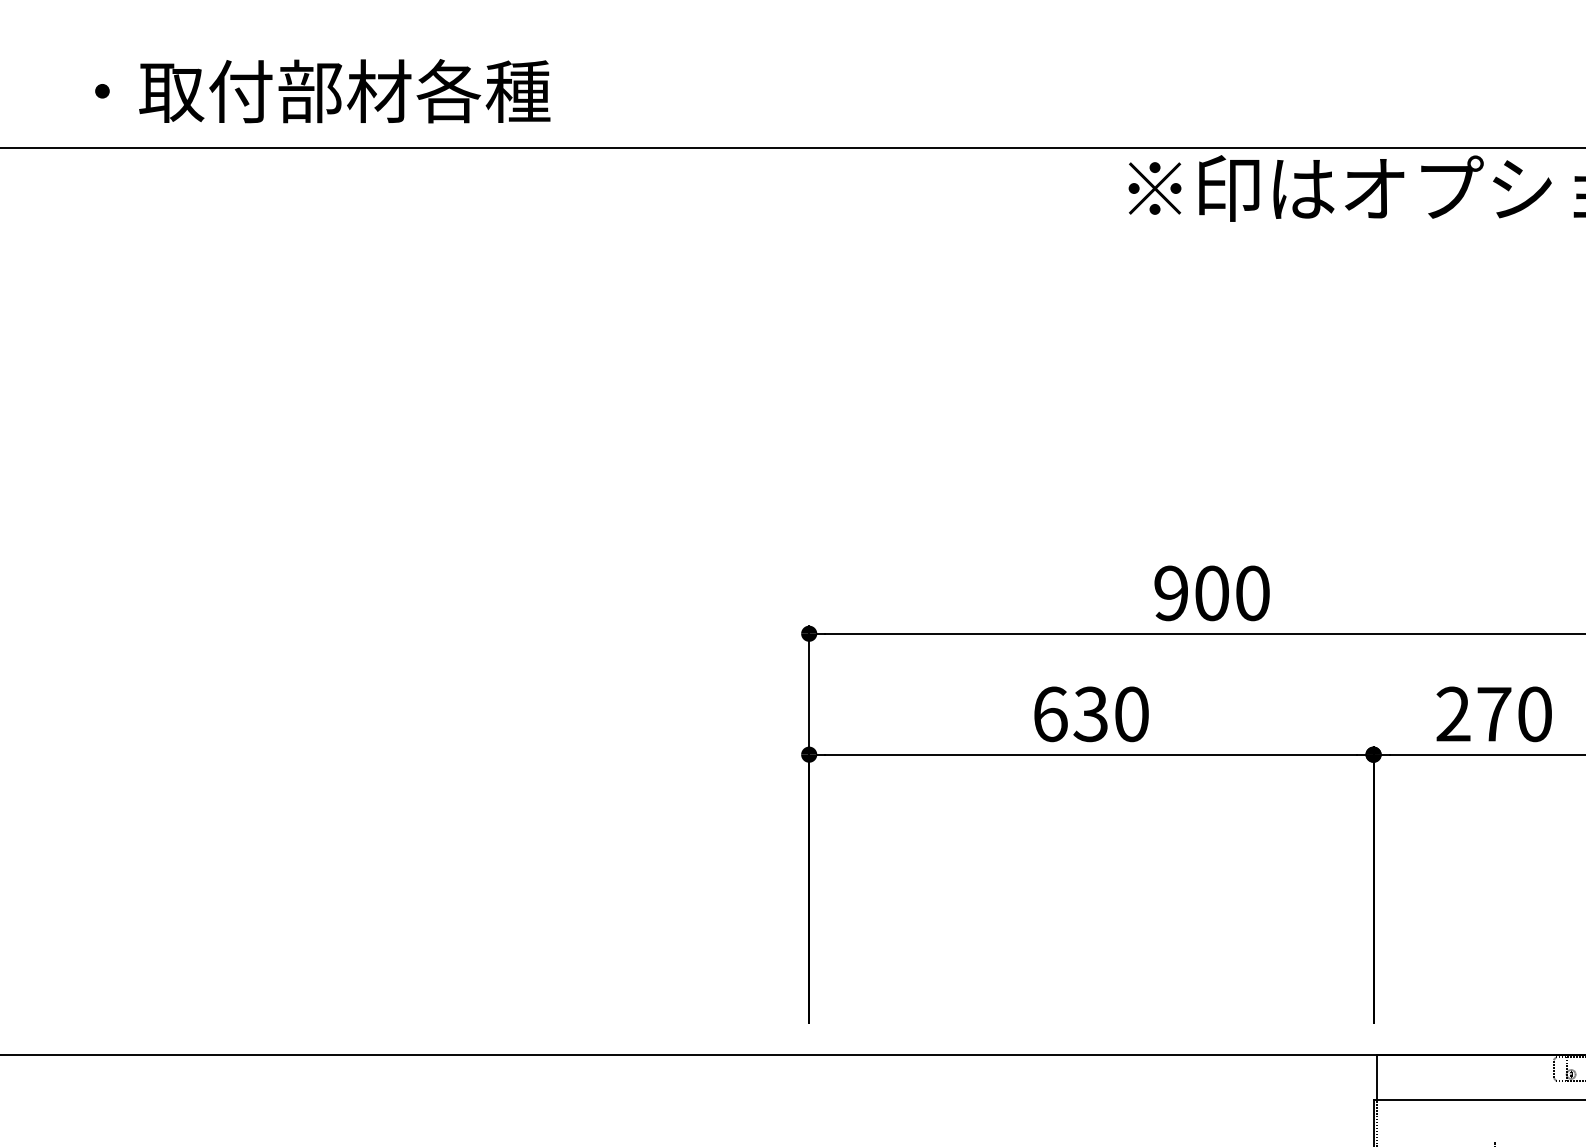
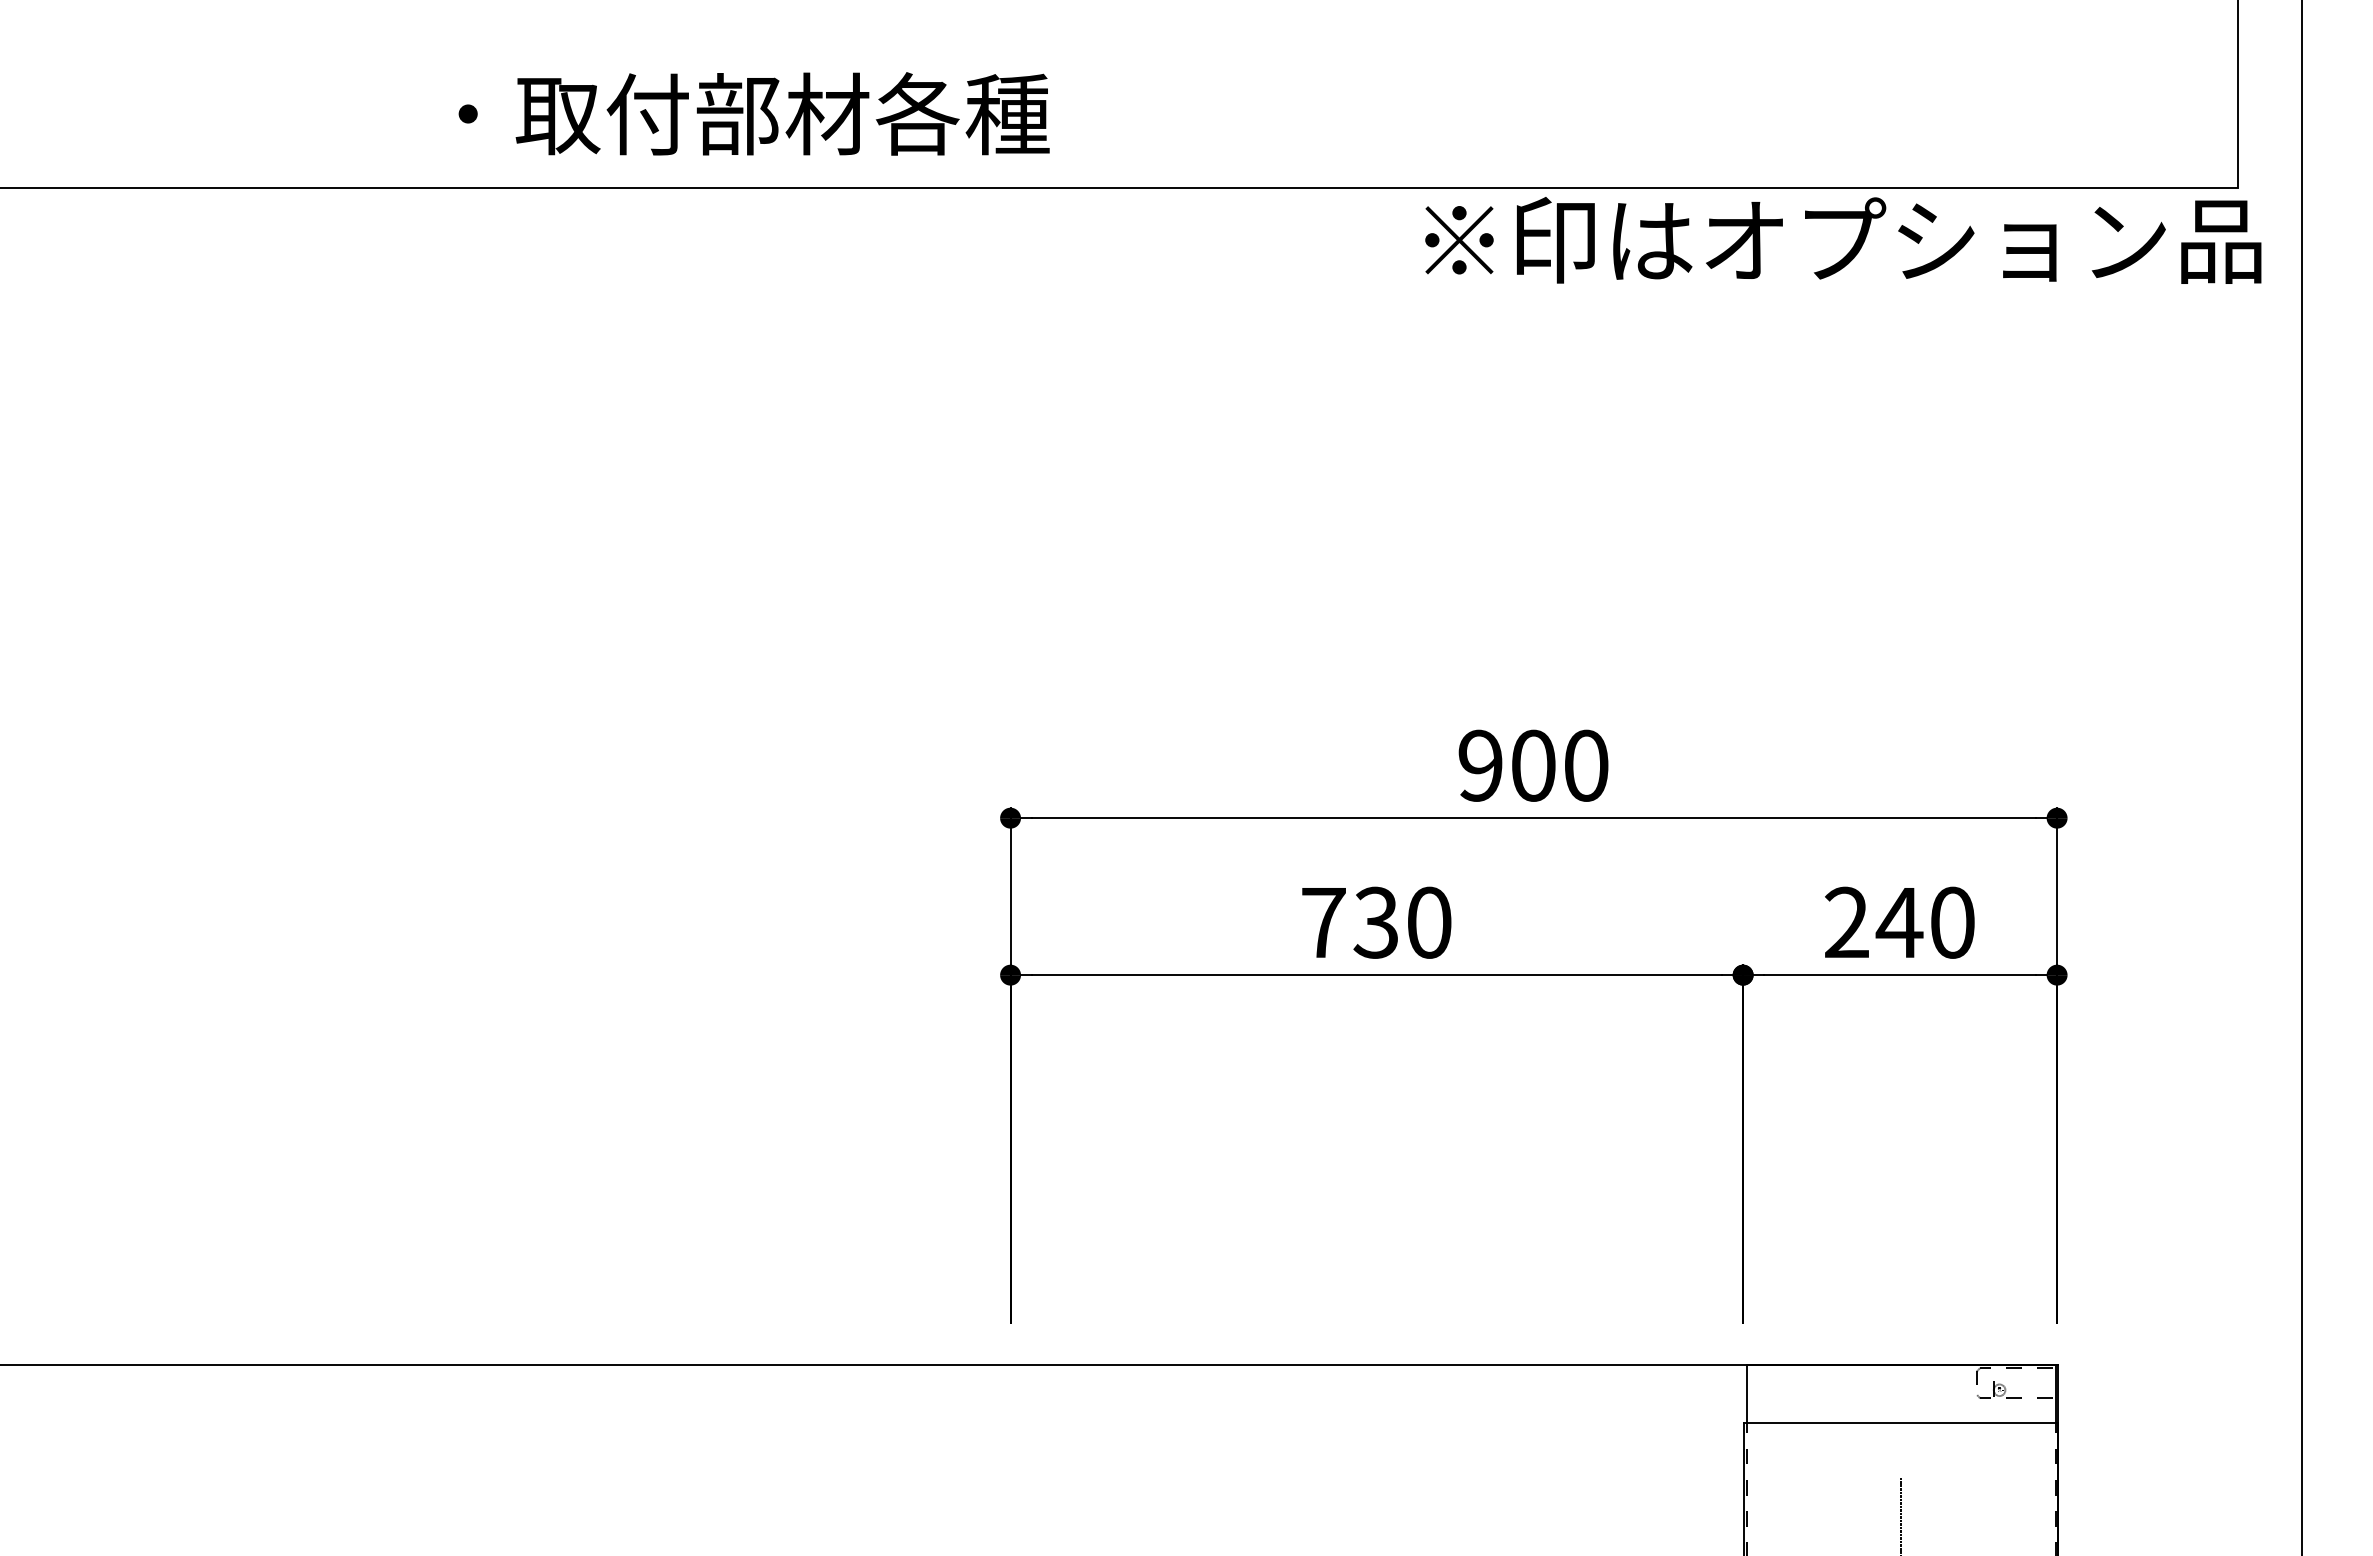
text: (322, 90) -> (753, 113), moved
text: (1051, 714) -> (1324, 922), 630 -> 730
text: (1494, 714) -> (1899, 922), 270 -> 240

